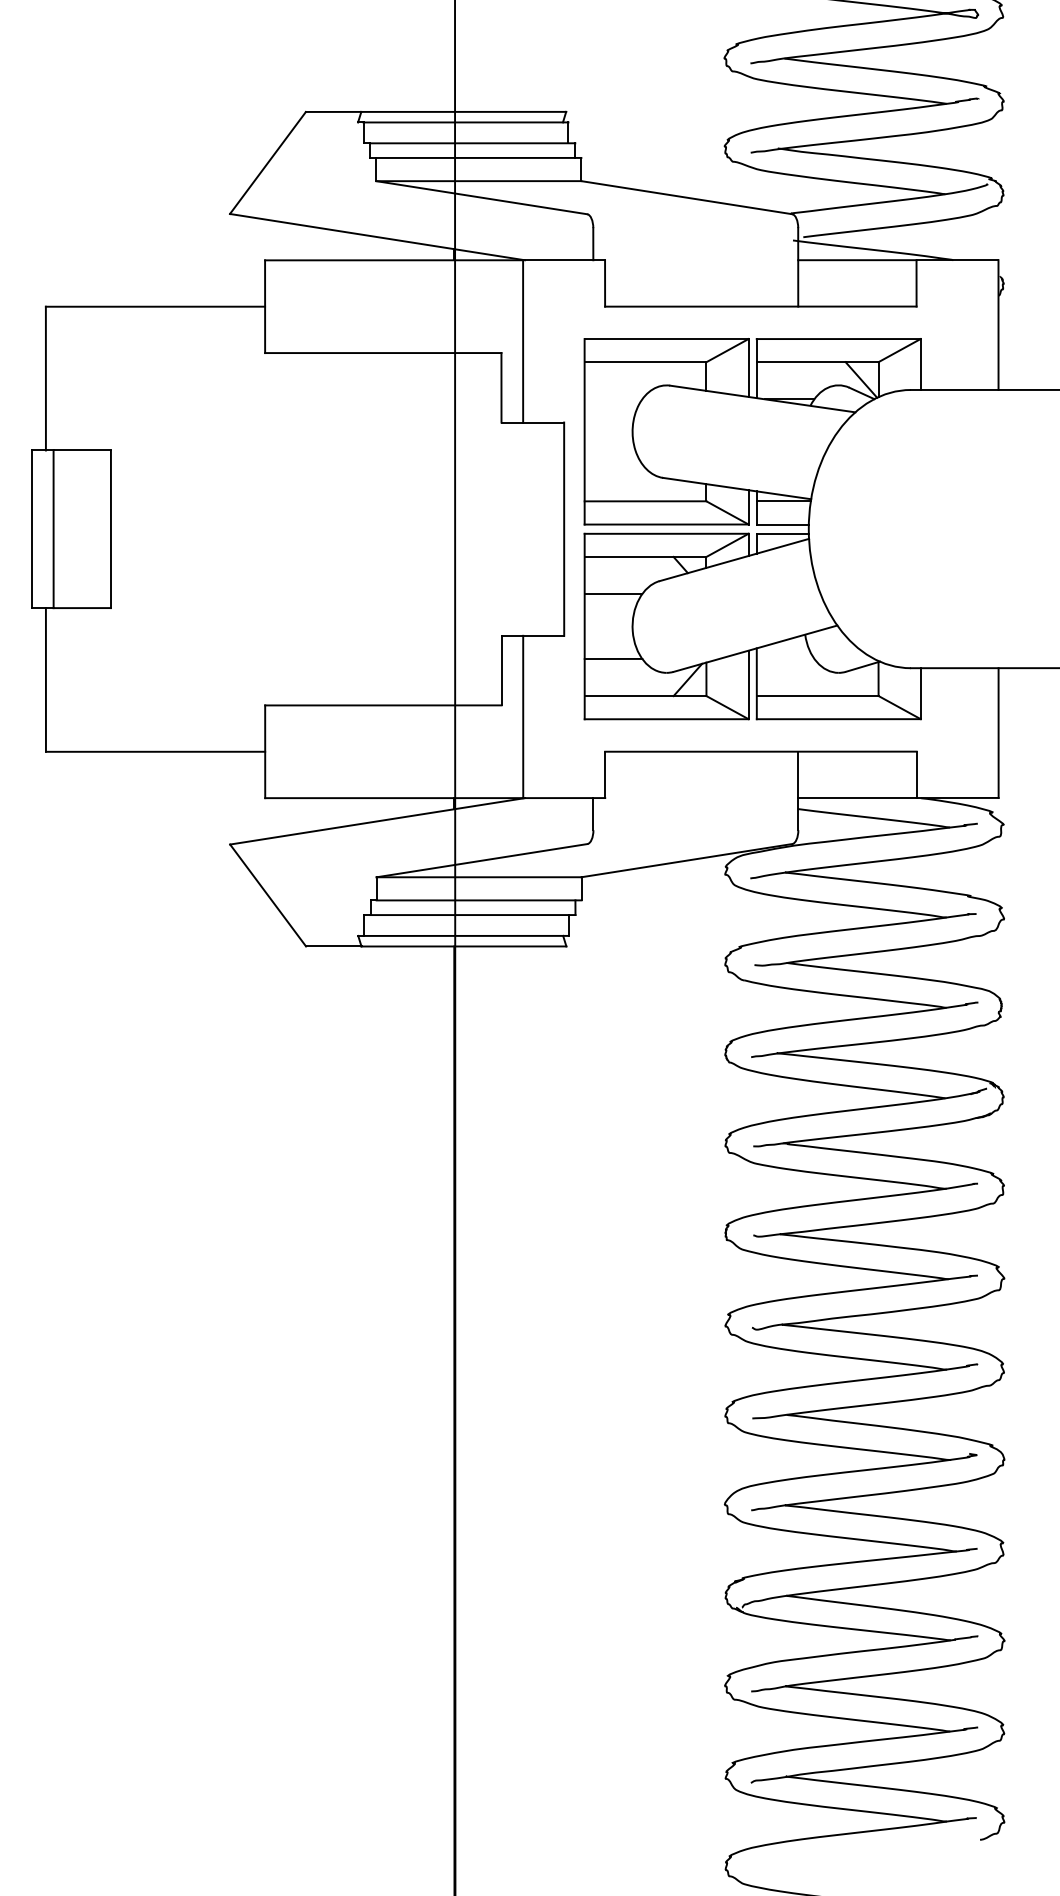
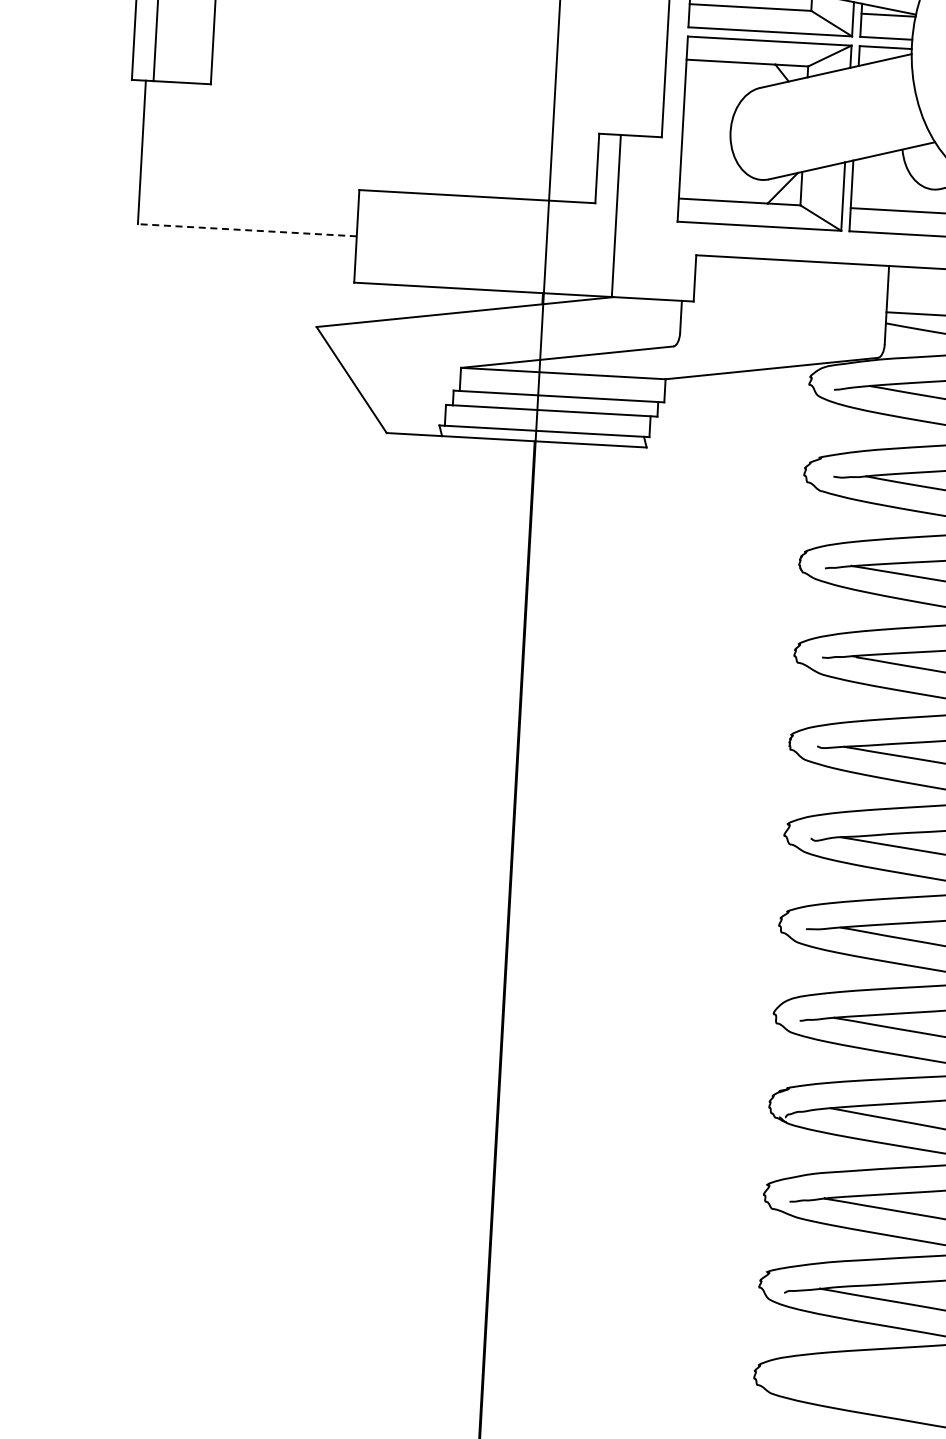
line: (613, 594) -> (713, 98), removed
line: (613, 658) -> (709, 162), removed
line: (155, 751) -> (247, 229), solid -> dashed

